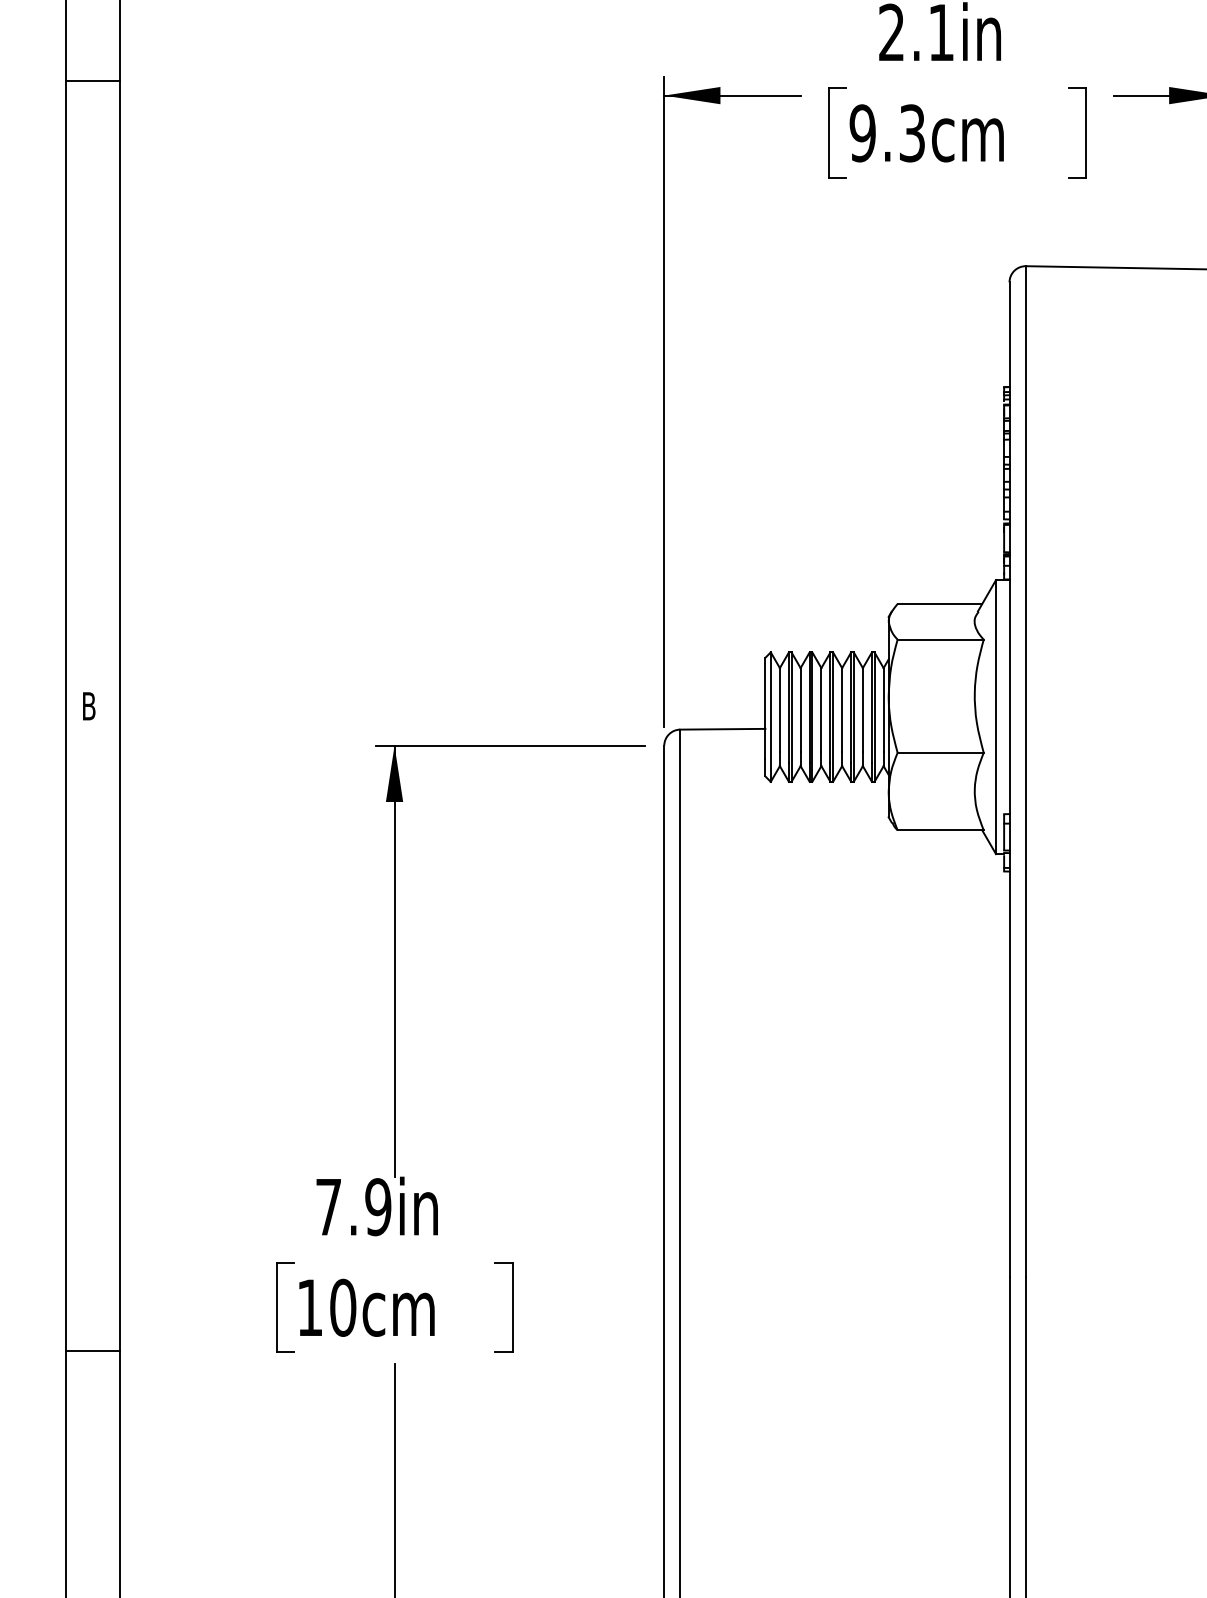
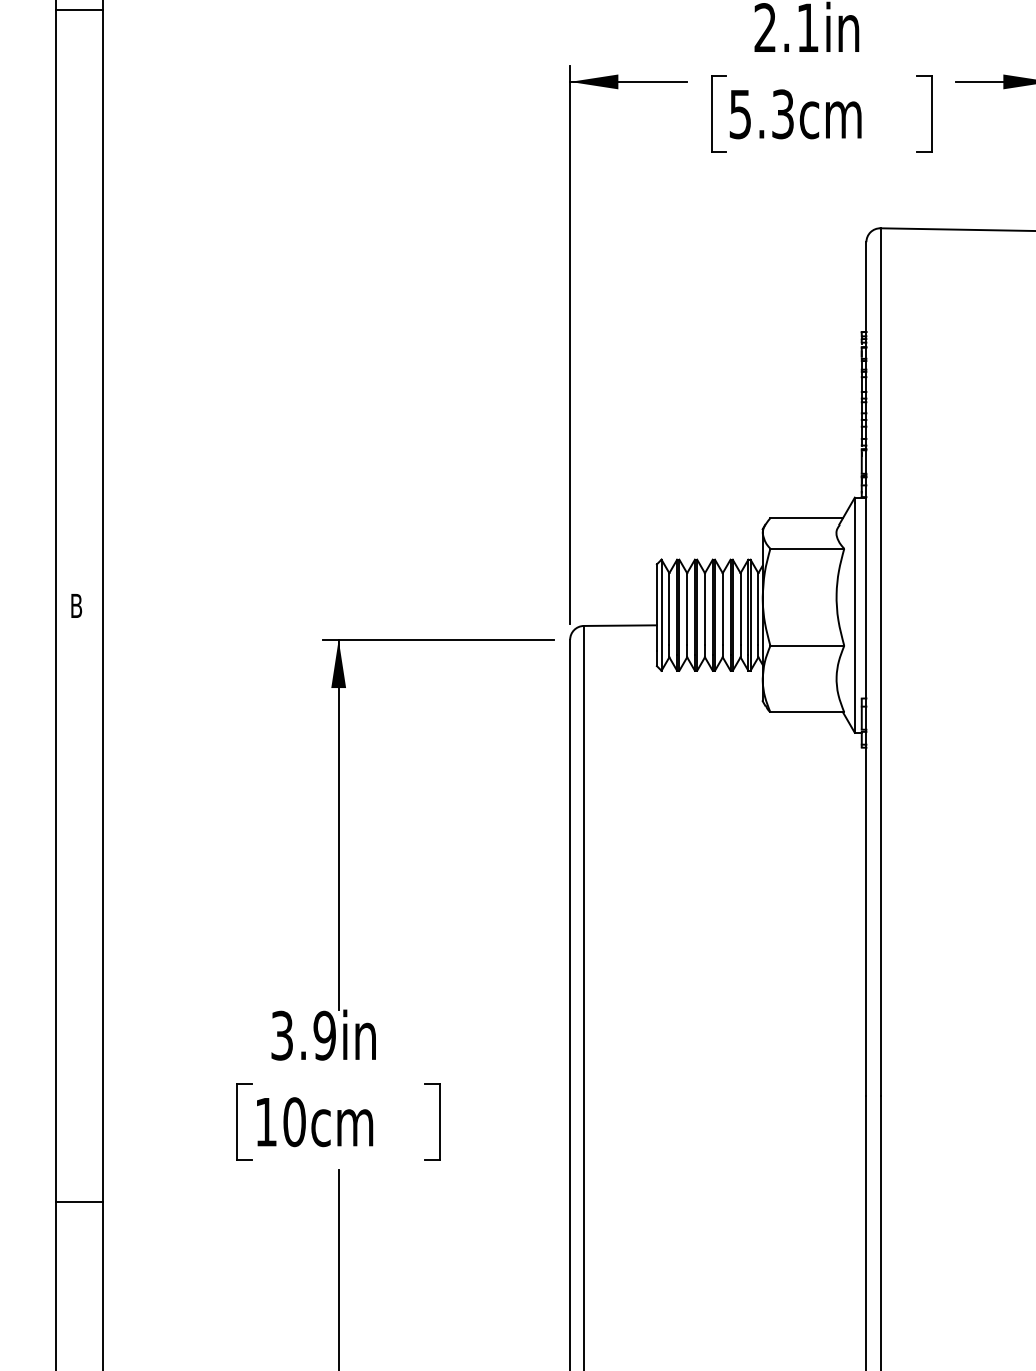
line: (92, 81) -> (79, 10), moved
text: (862, 133) -> (740, 114), 9.3cm -> 5.3cm
text: (328, 1207) -> (282, 1036), 7.9in -> 3.9in
line: (92, 1351) -> (79, 1202), moved

